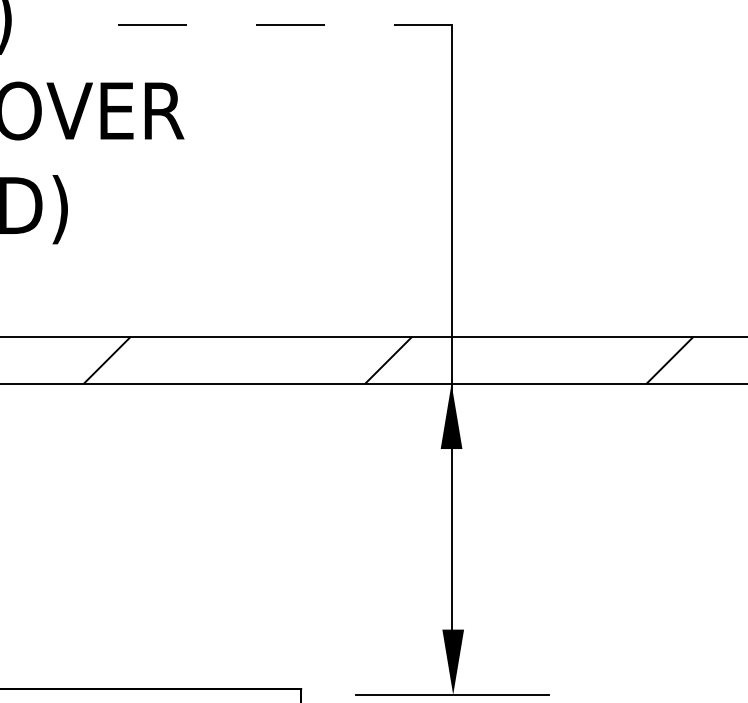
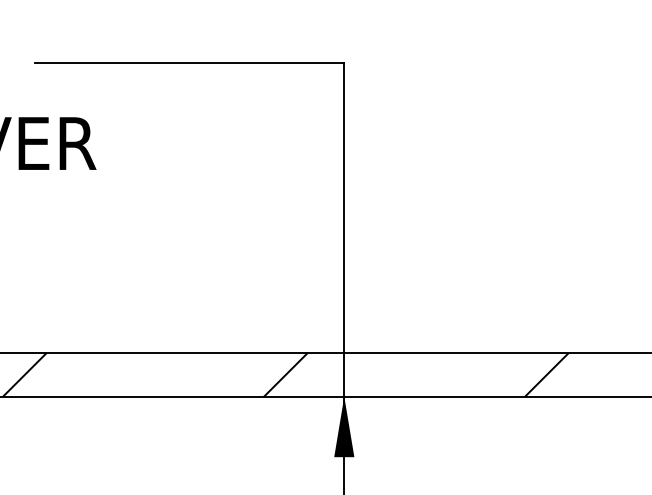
line: (284, 24) -> (189, 63), dashed -> solid

